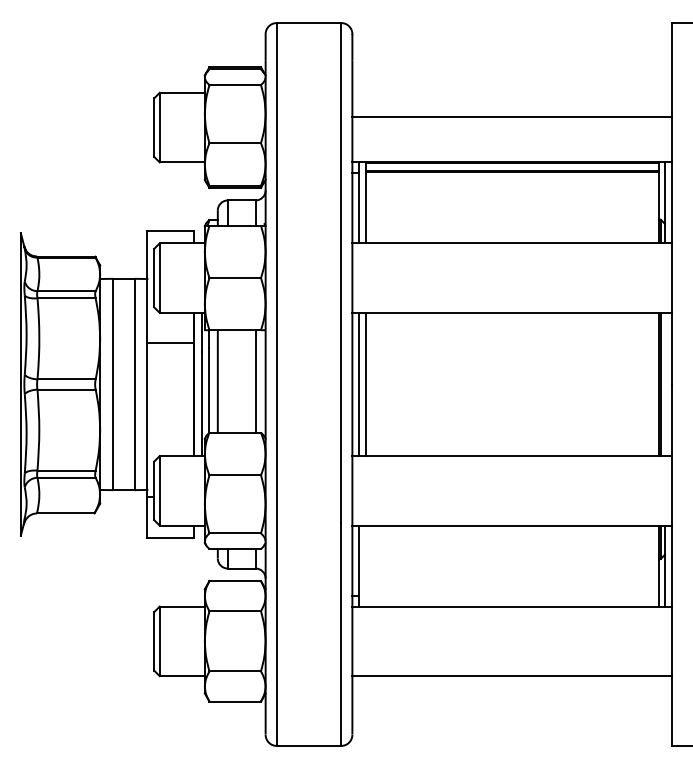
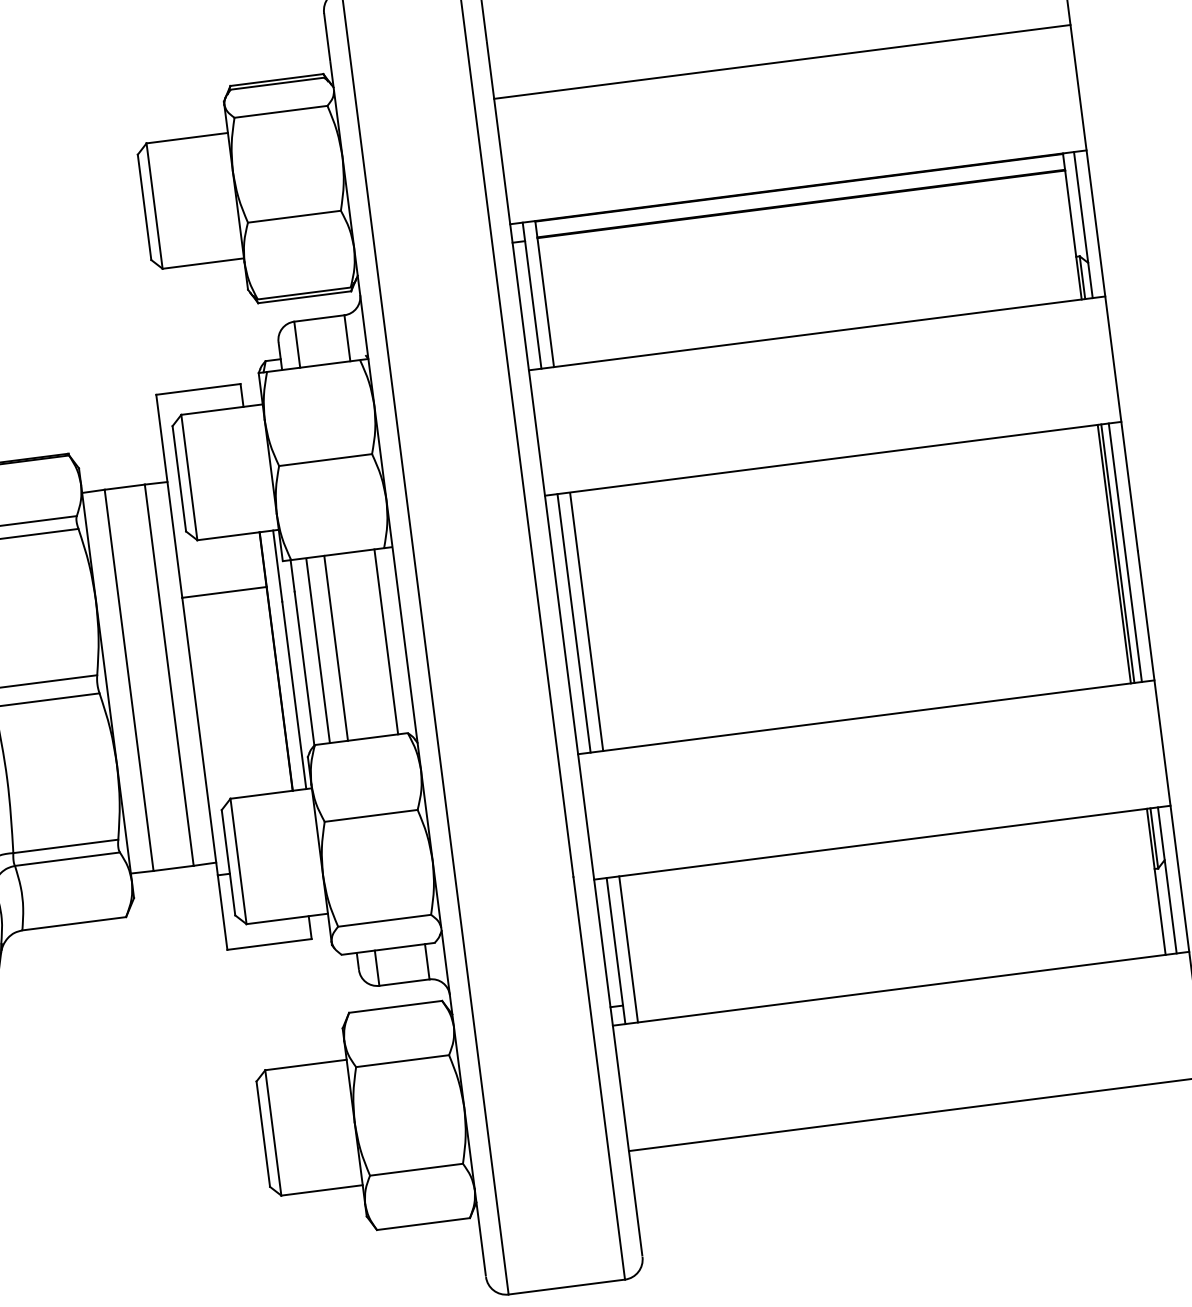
line: (511, 116) -> (781, 61), moved
line: (227, 381) -> (335, 648), added
line: (664, 384) -> (1124, 552), added
line: (366, 565) -> (628, 948), added

